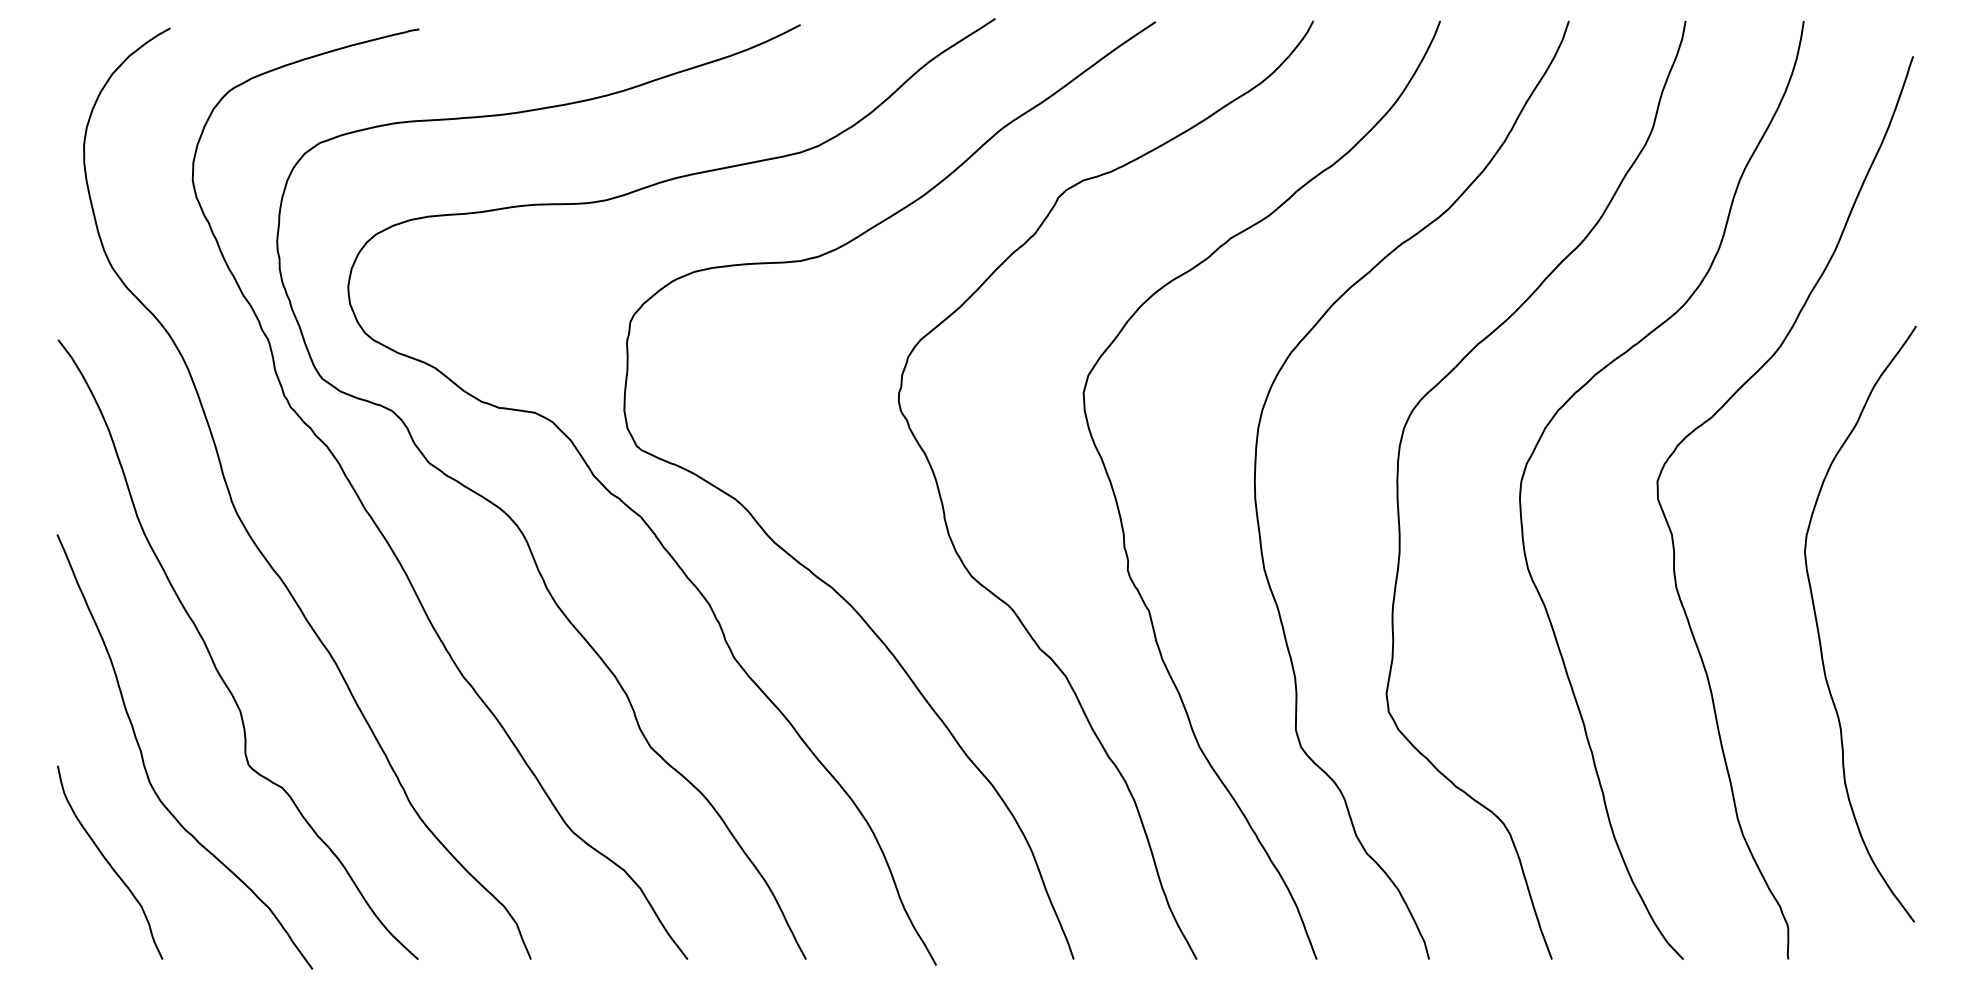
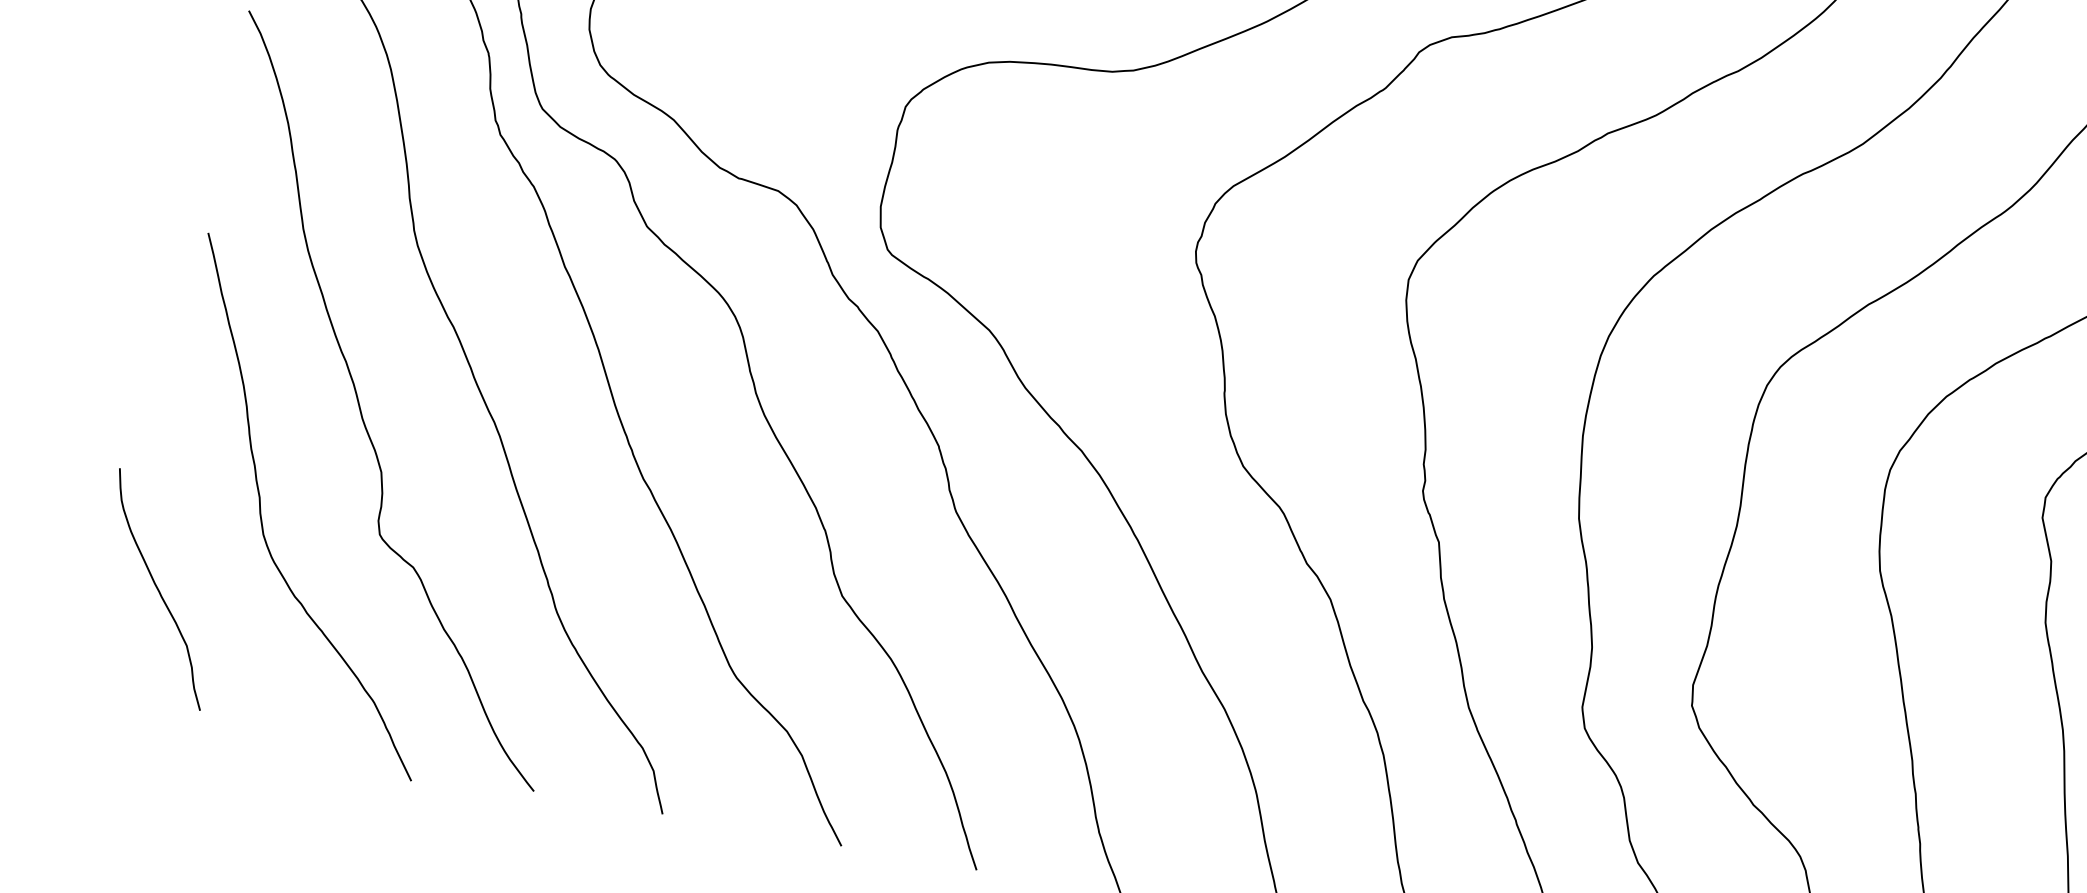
curve: (109, 862) -> (159, 589), moved

